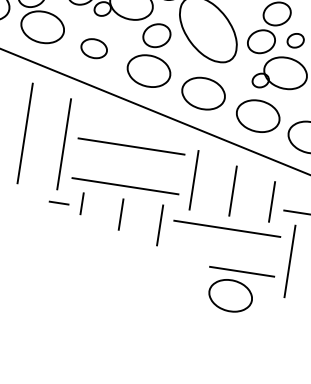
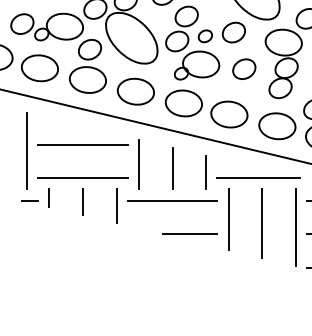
part: (93, 48) -> (39, 68), size x1.67
part: (230, 295) -> (183, 255), removed

